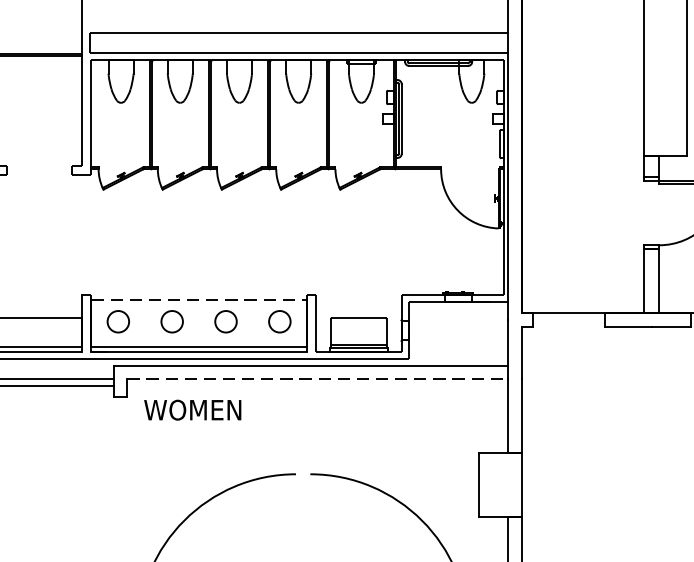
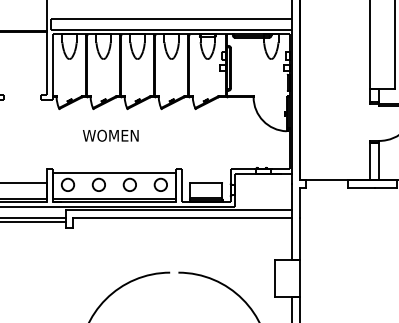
line: (199, 300) -> (114, 172), dashed -> solid
line: (317, 378) -> (182, 217), dashed -> solid
text: (192, 409) -> (110, 135), moved

